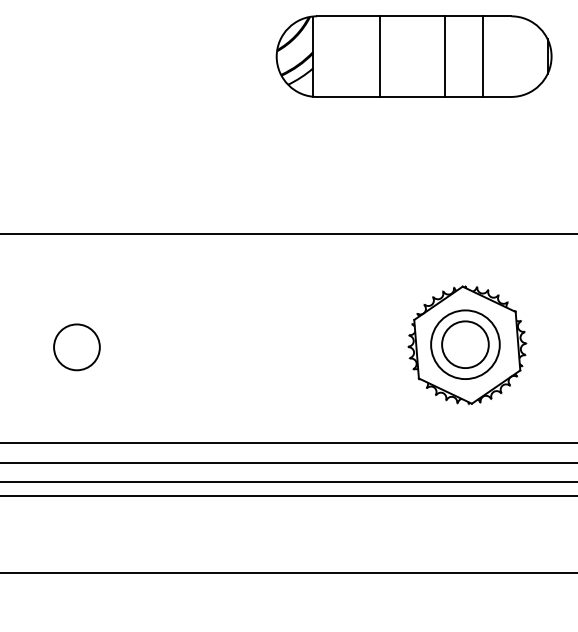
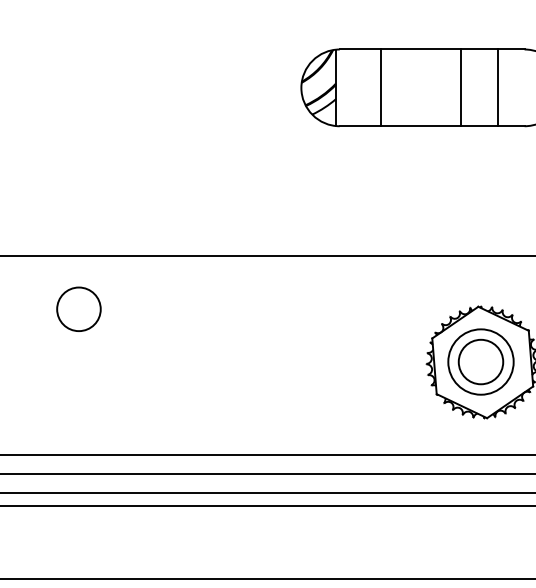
line: (380, 56) -> (381, 87), moved
circle: (76, 347) -> (78, 309), moved

